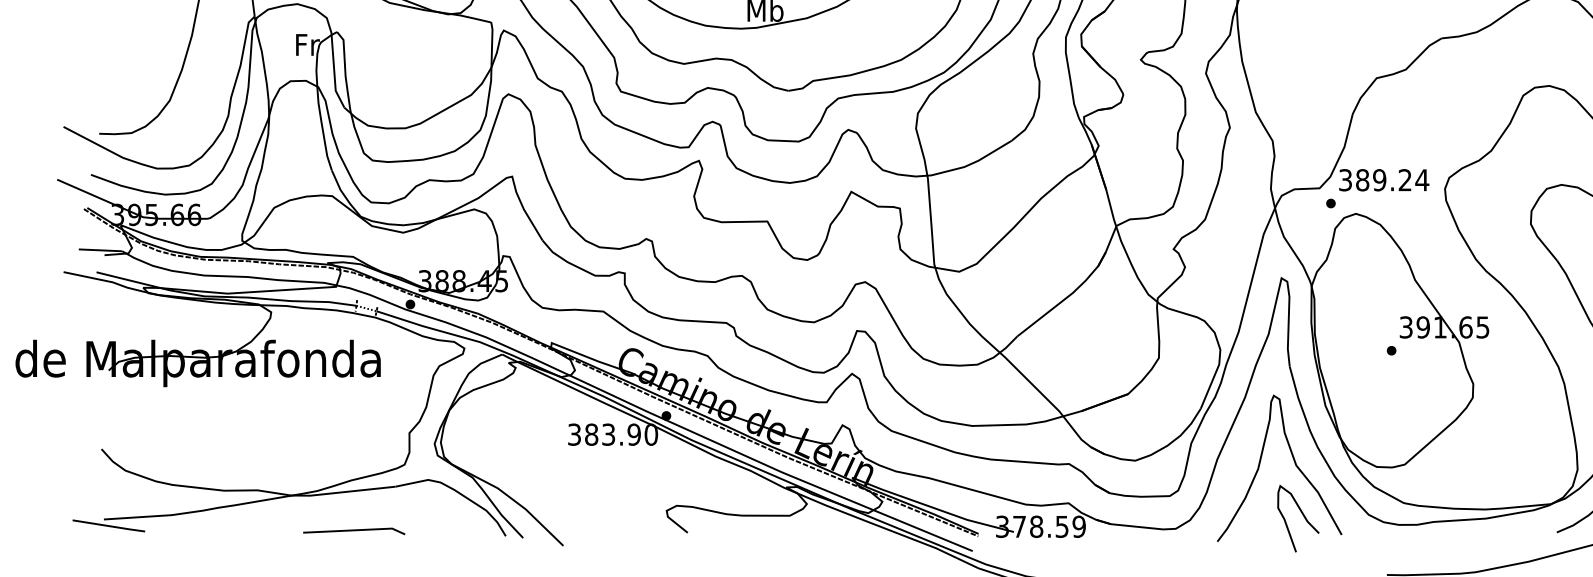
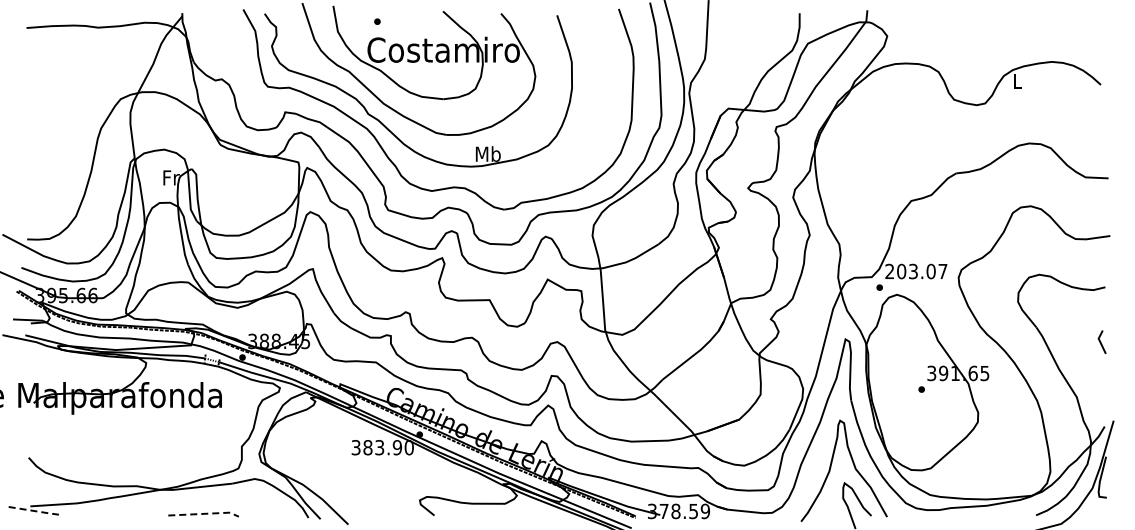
text: (1384, 180) -> (916, 271), 389.24 -> 203.07
line: (109, 526) -> (34, 511), solid -> dashed
line: (356, 529) -> (205, 513), solid -> dashed

